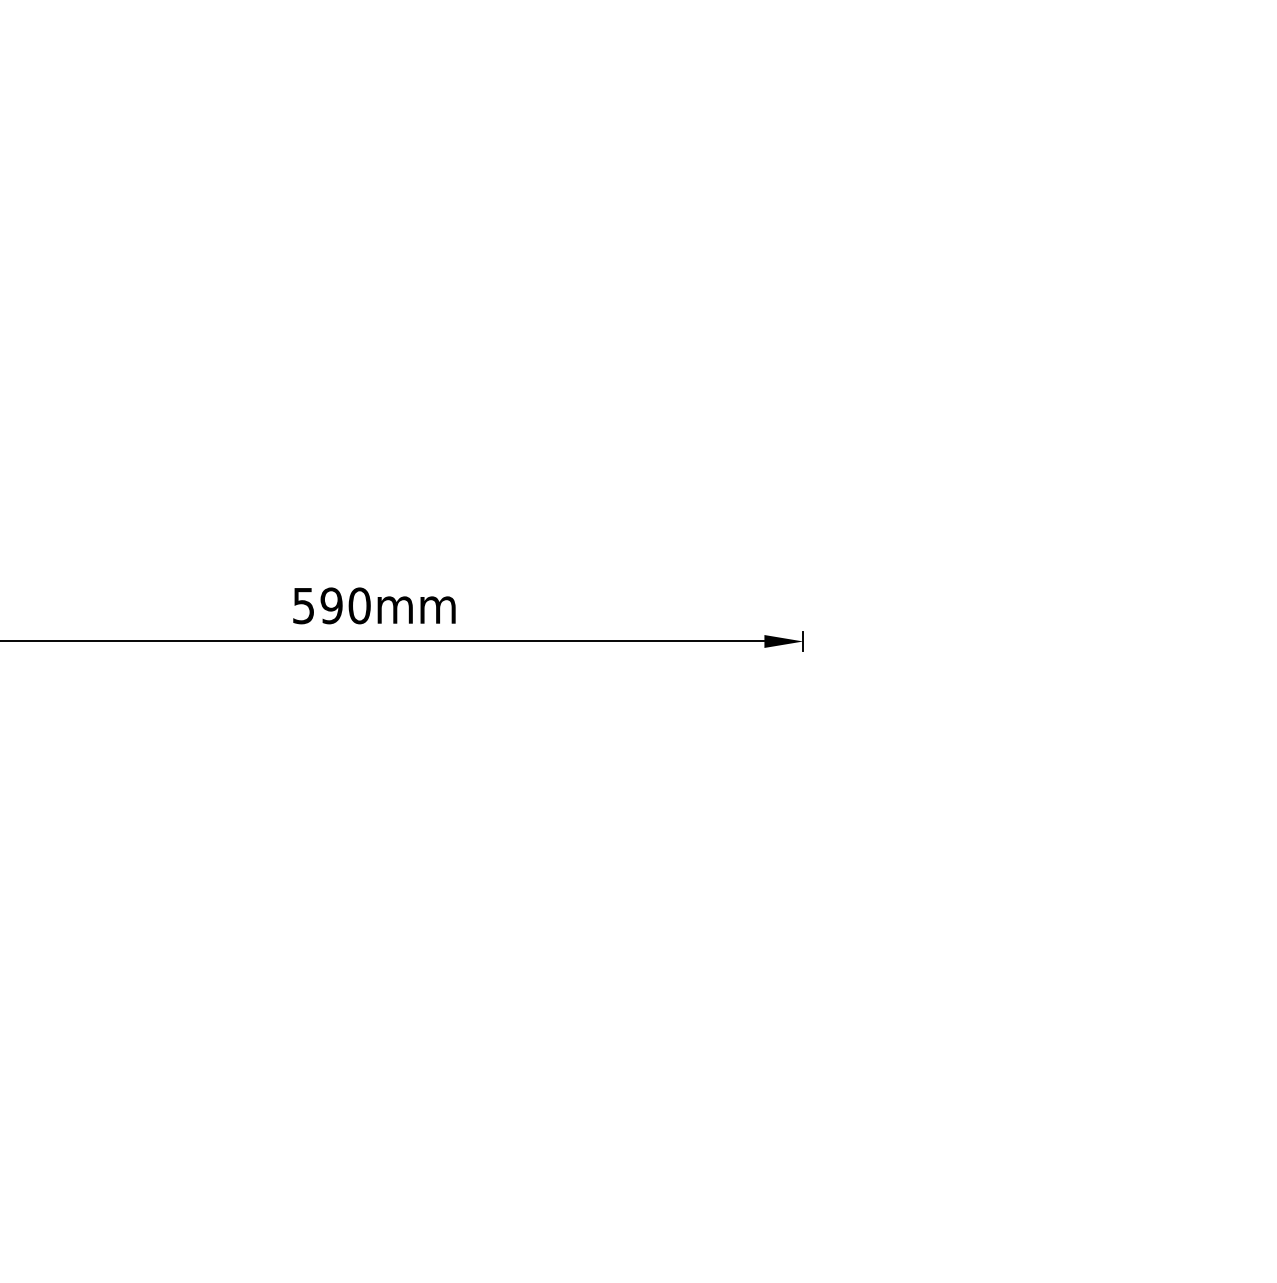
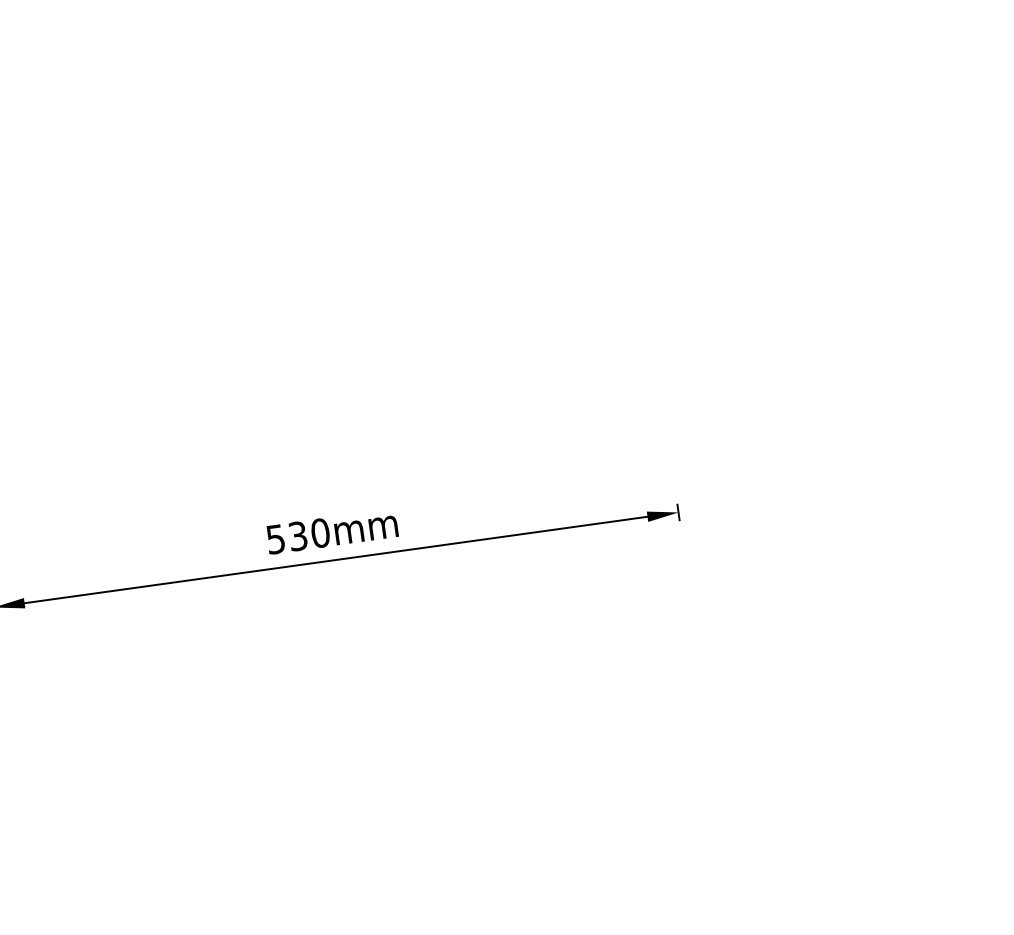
text: (331, 605) -> (297, 535), 590mm -> 530mm

